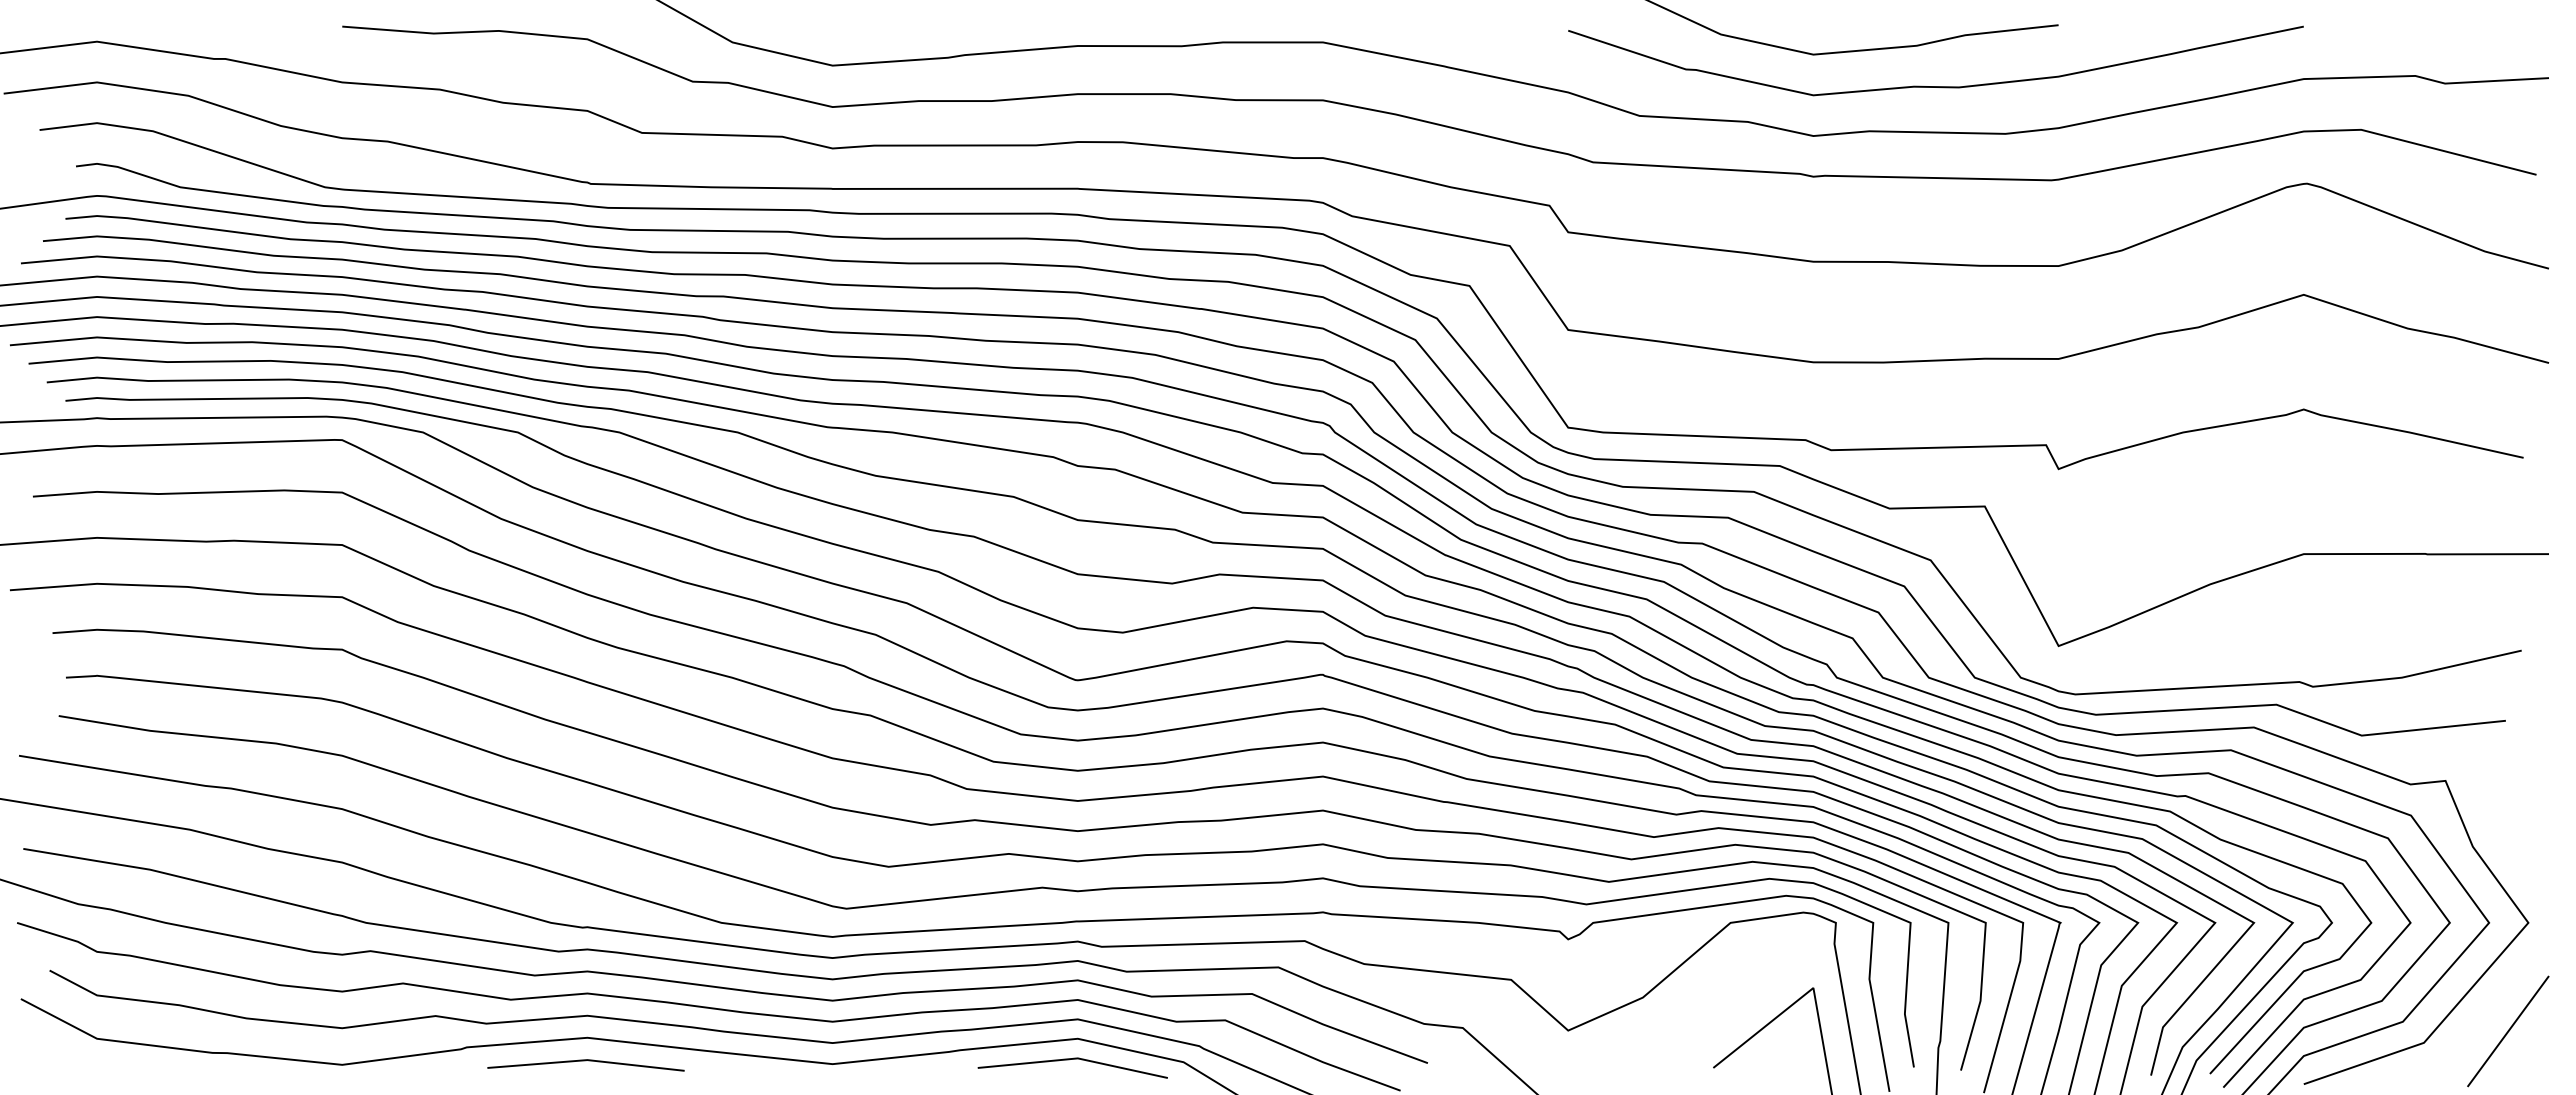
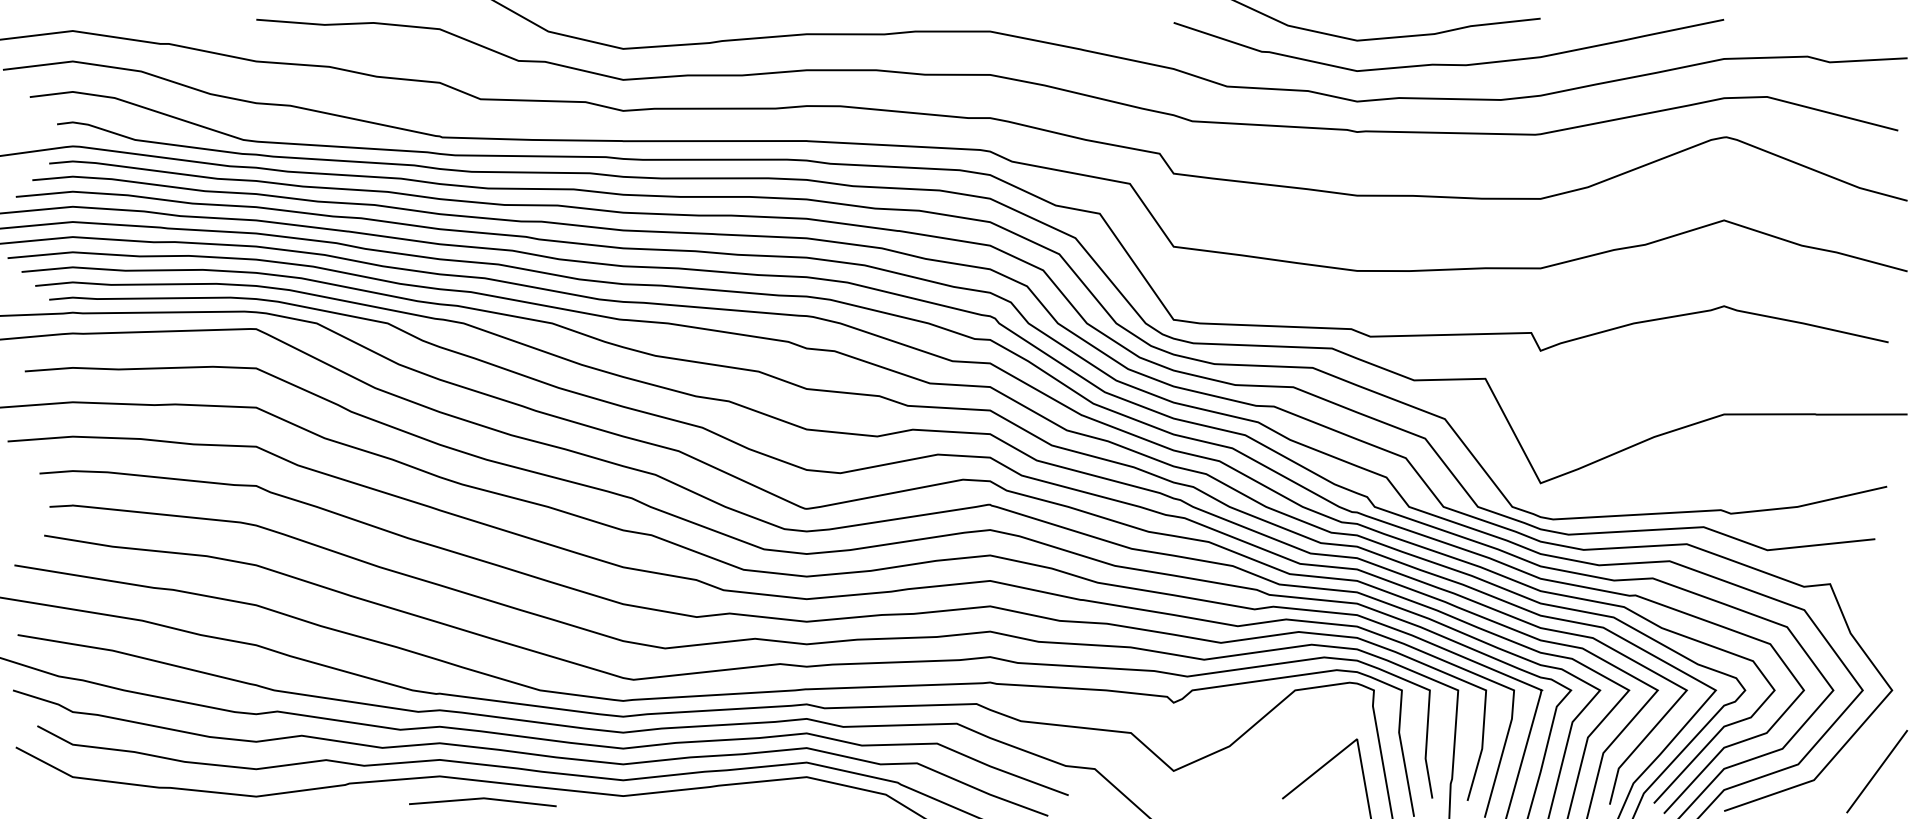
line: (1069, 1060) -> (800, 793), removed
line: (585, 1061) -> (482, 799), moved

